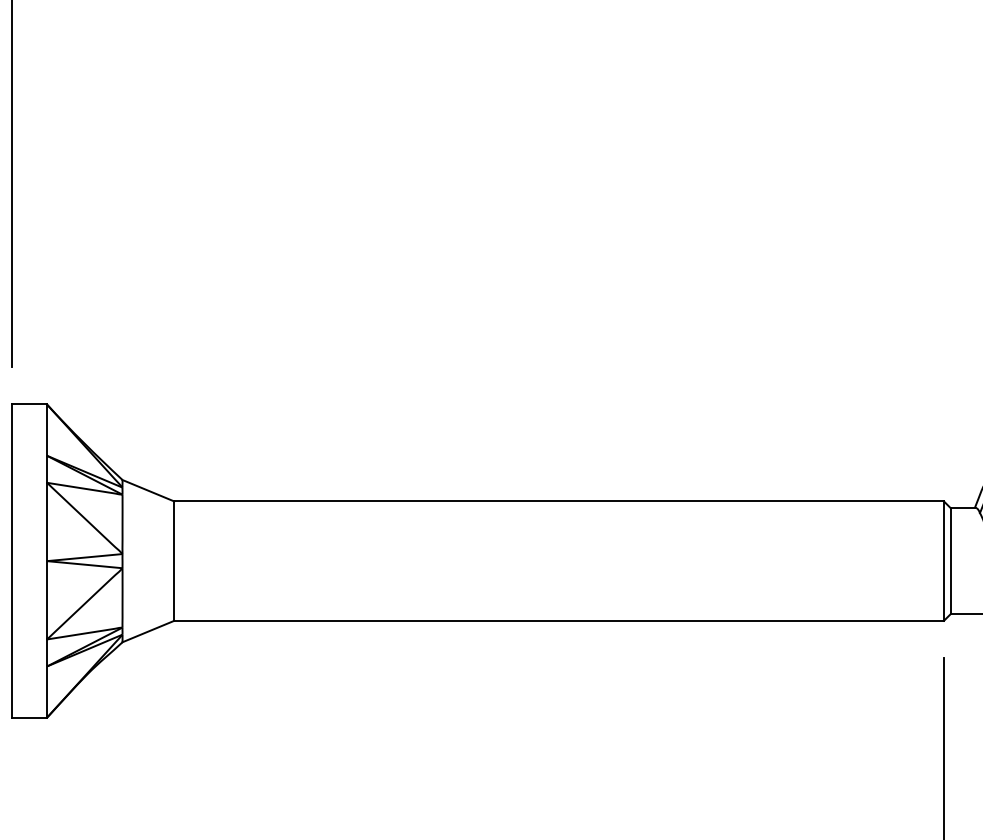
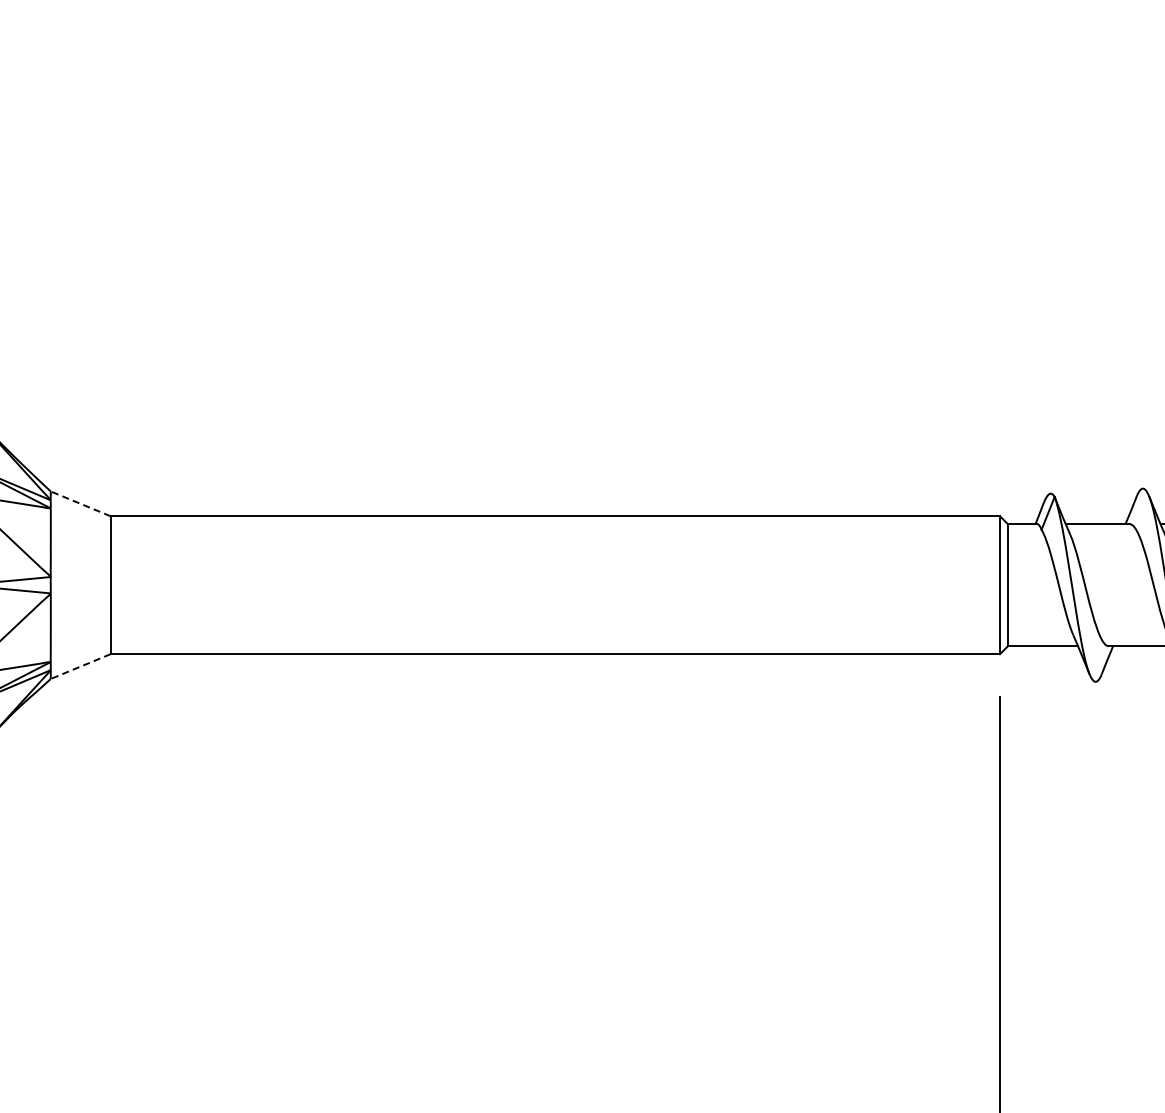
line: (148, 490) -> (80, 503), solid -> dashed
line: (148, 631) -> (80, 666), solid -> dashed

